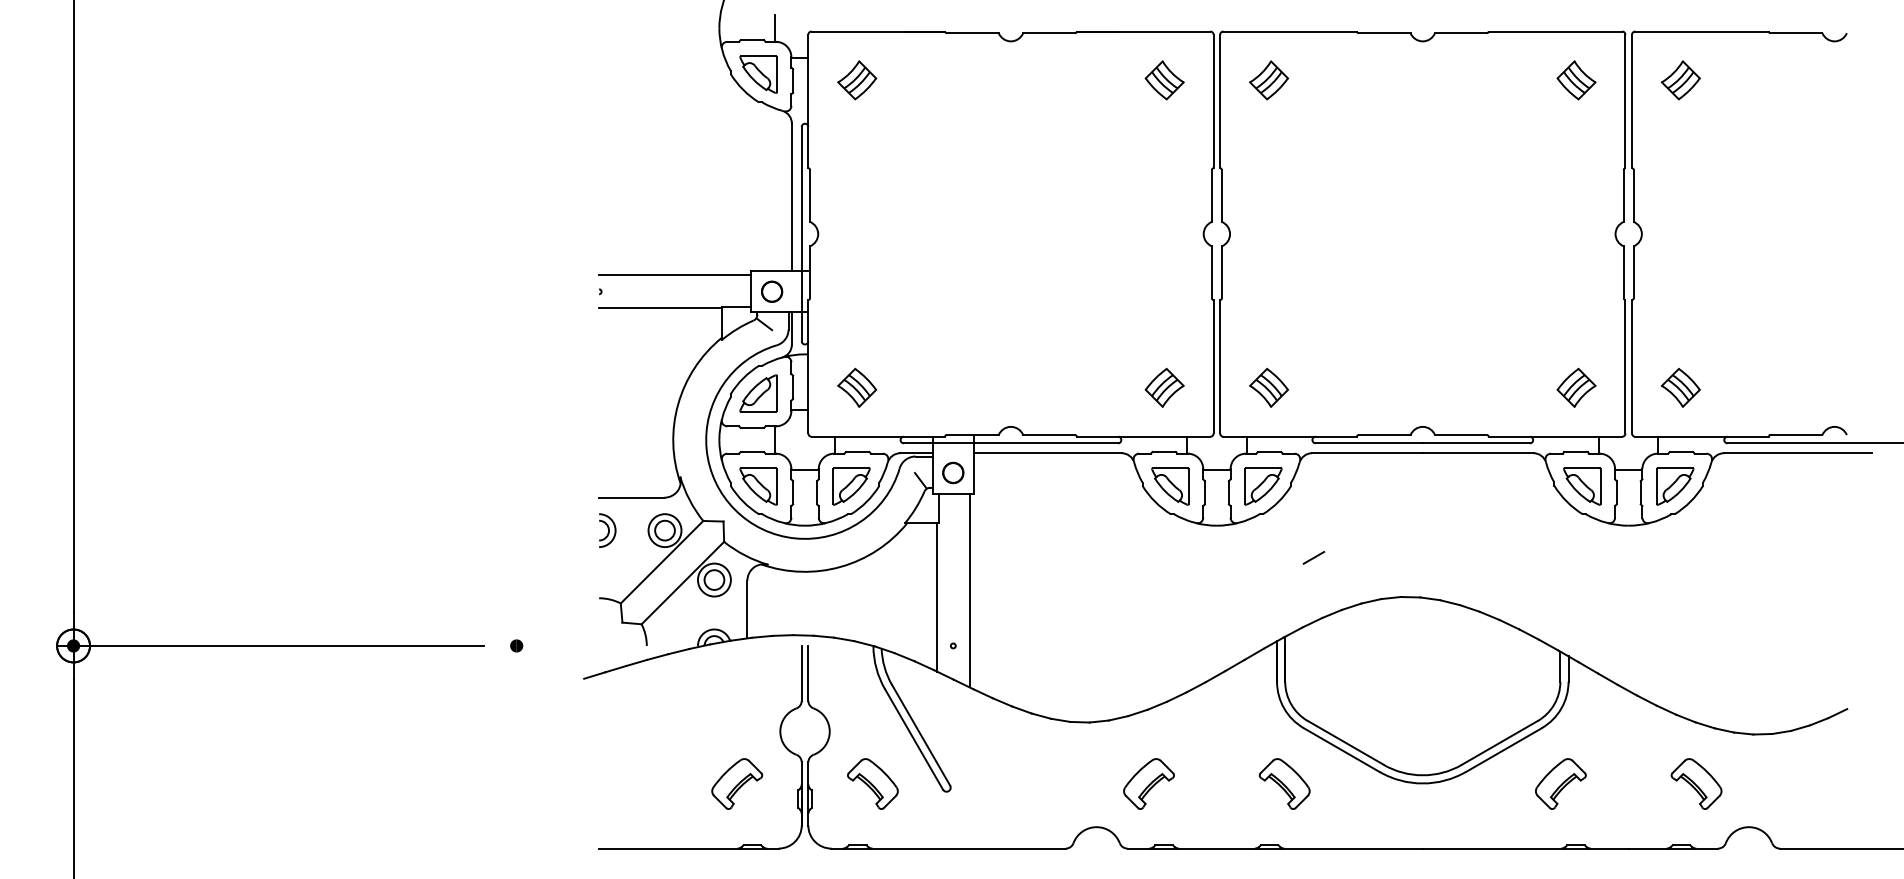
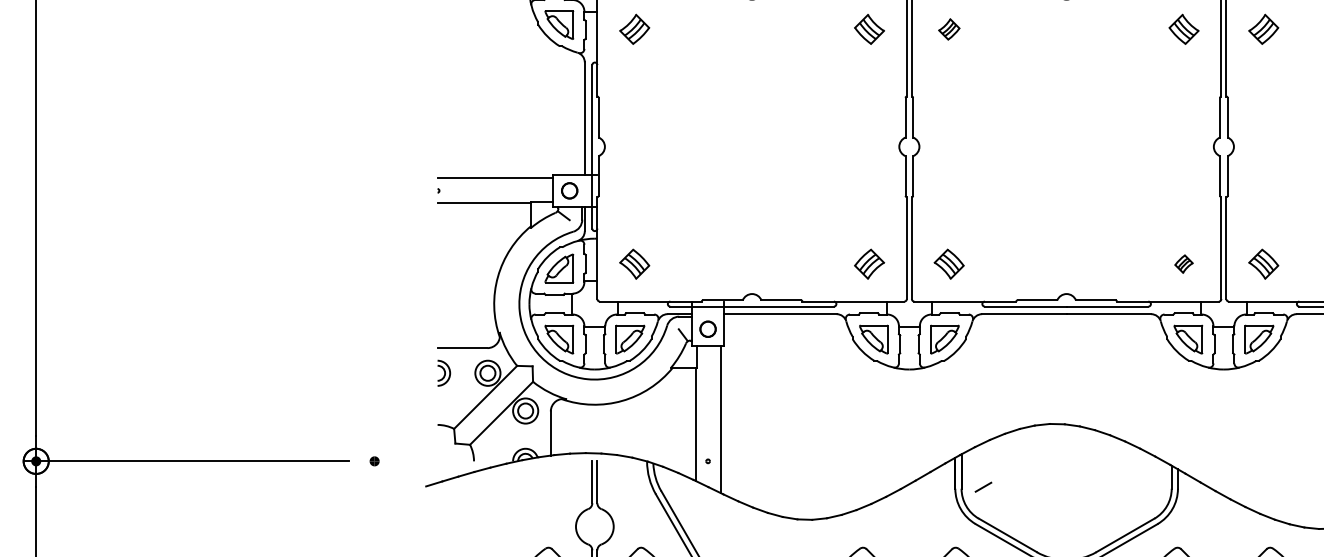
part: (1269, 80) -> (949, 29), size x0.7
part: (1576, 387) -> (1184, 263), size x0.6
line: (1313, 557) -> (983, 486), moved

